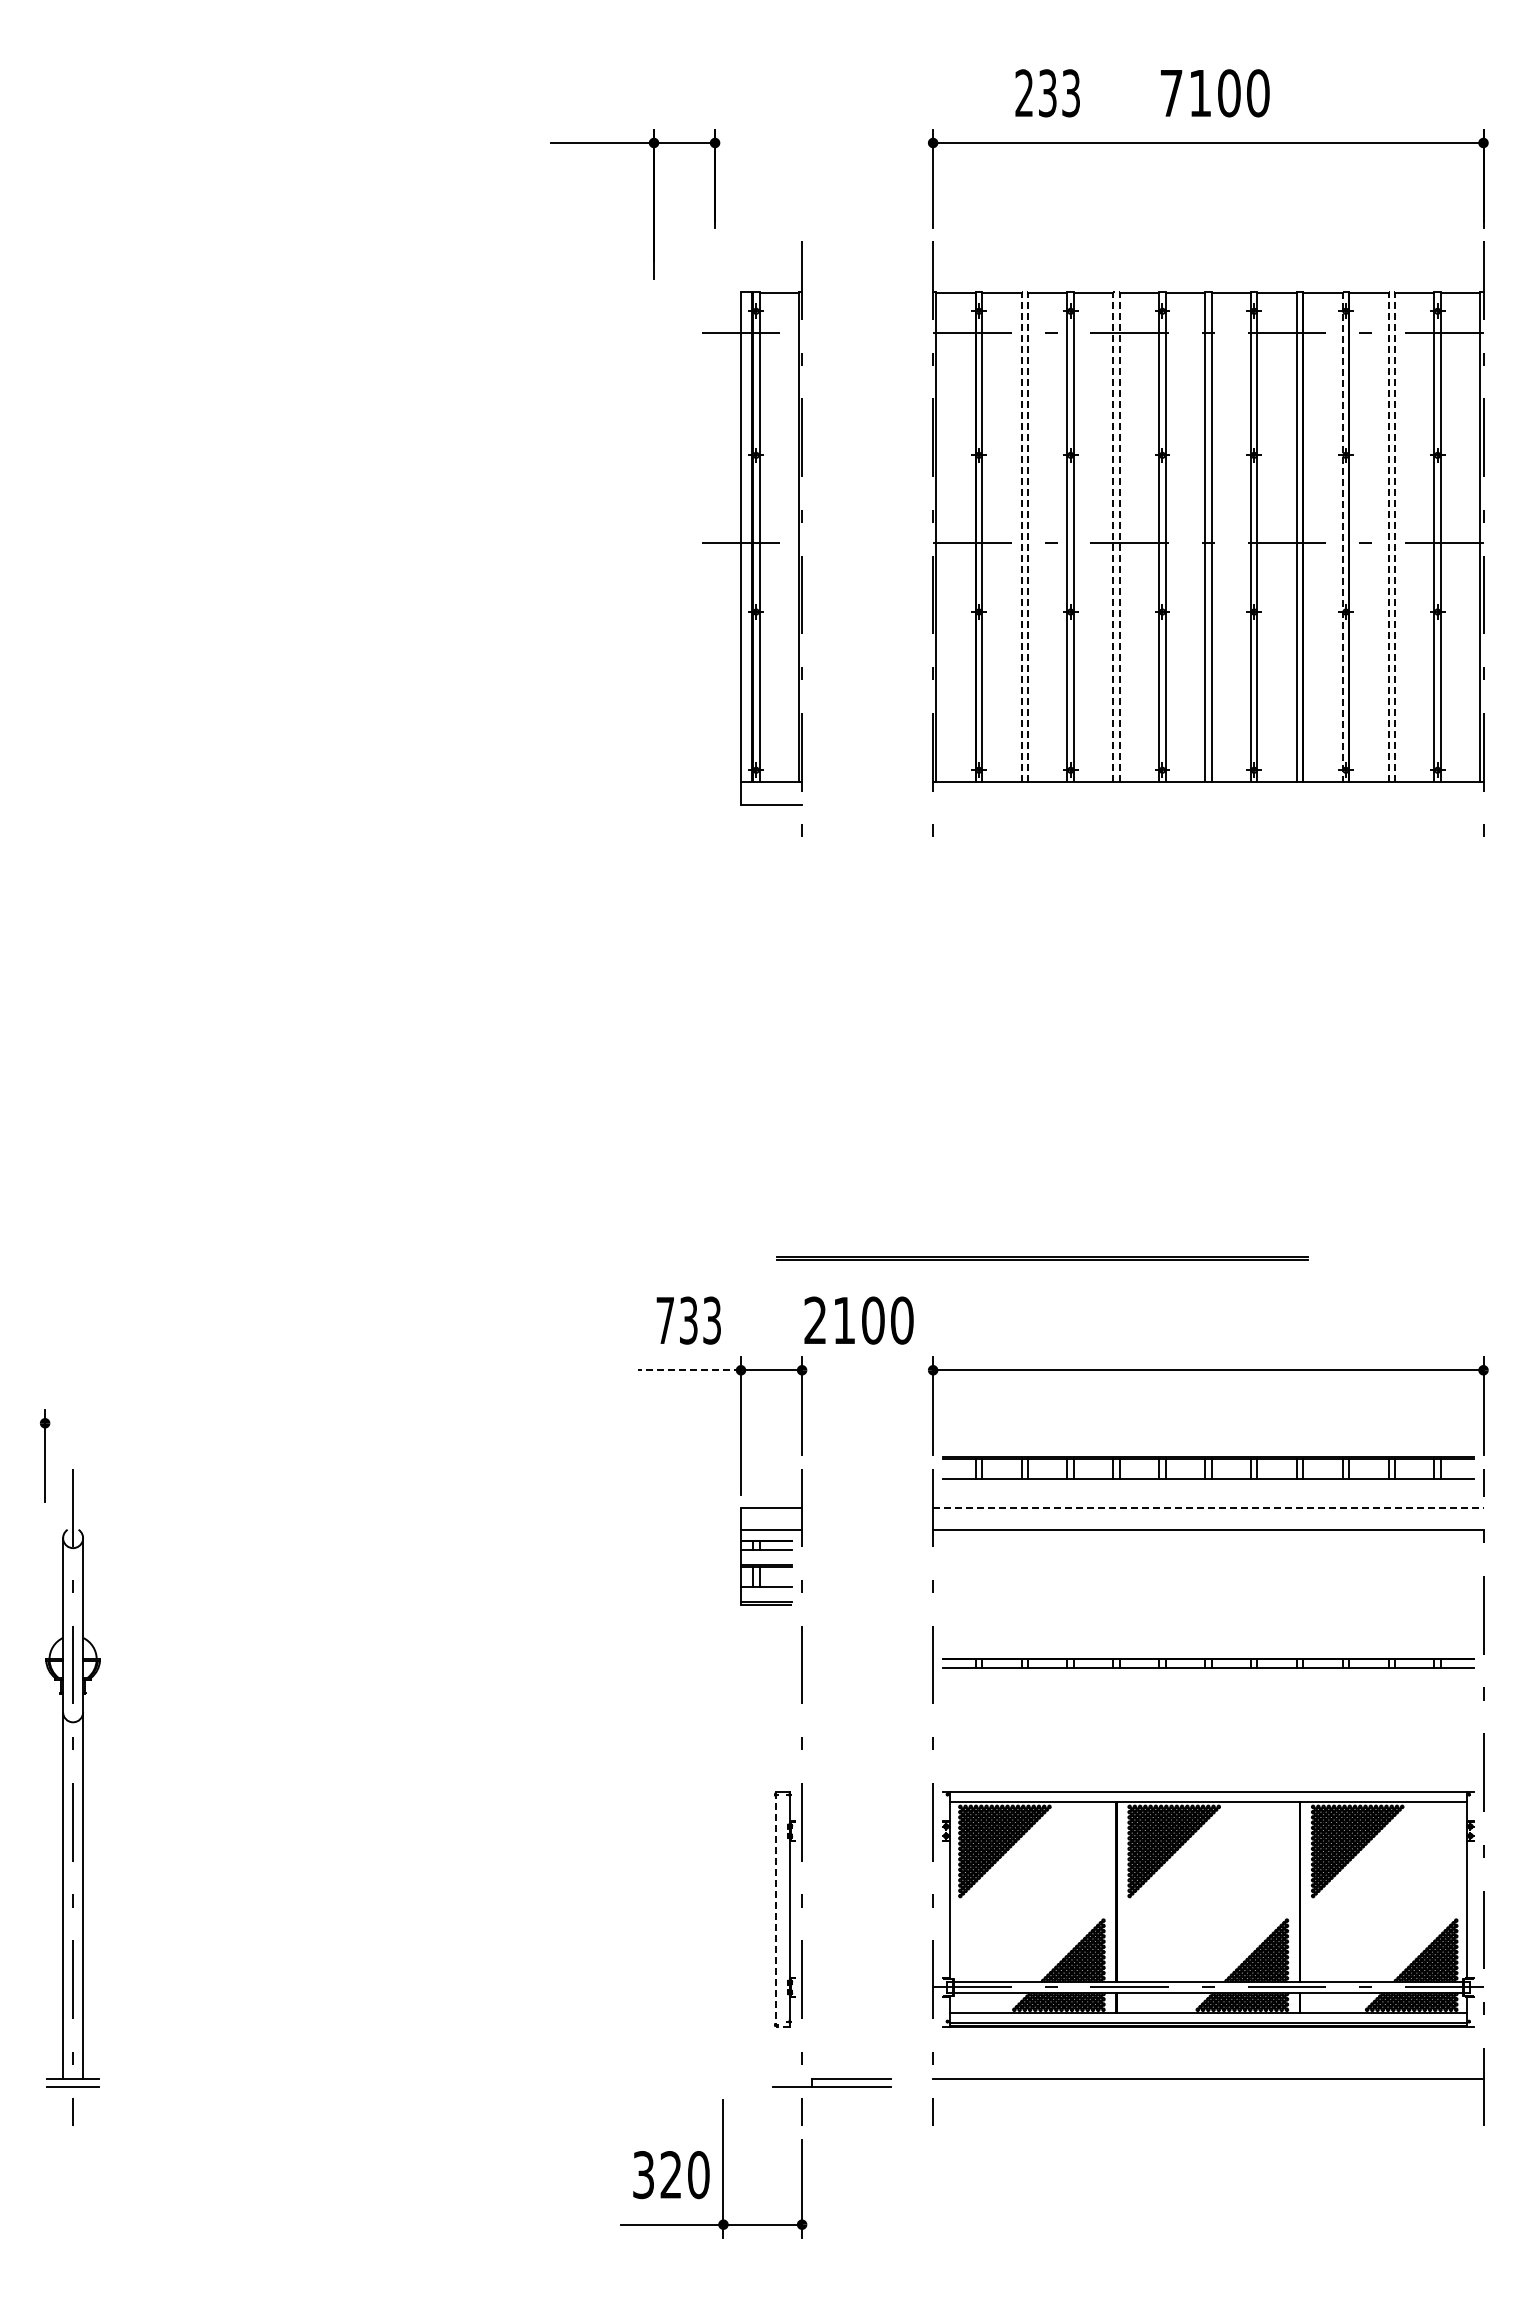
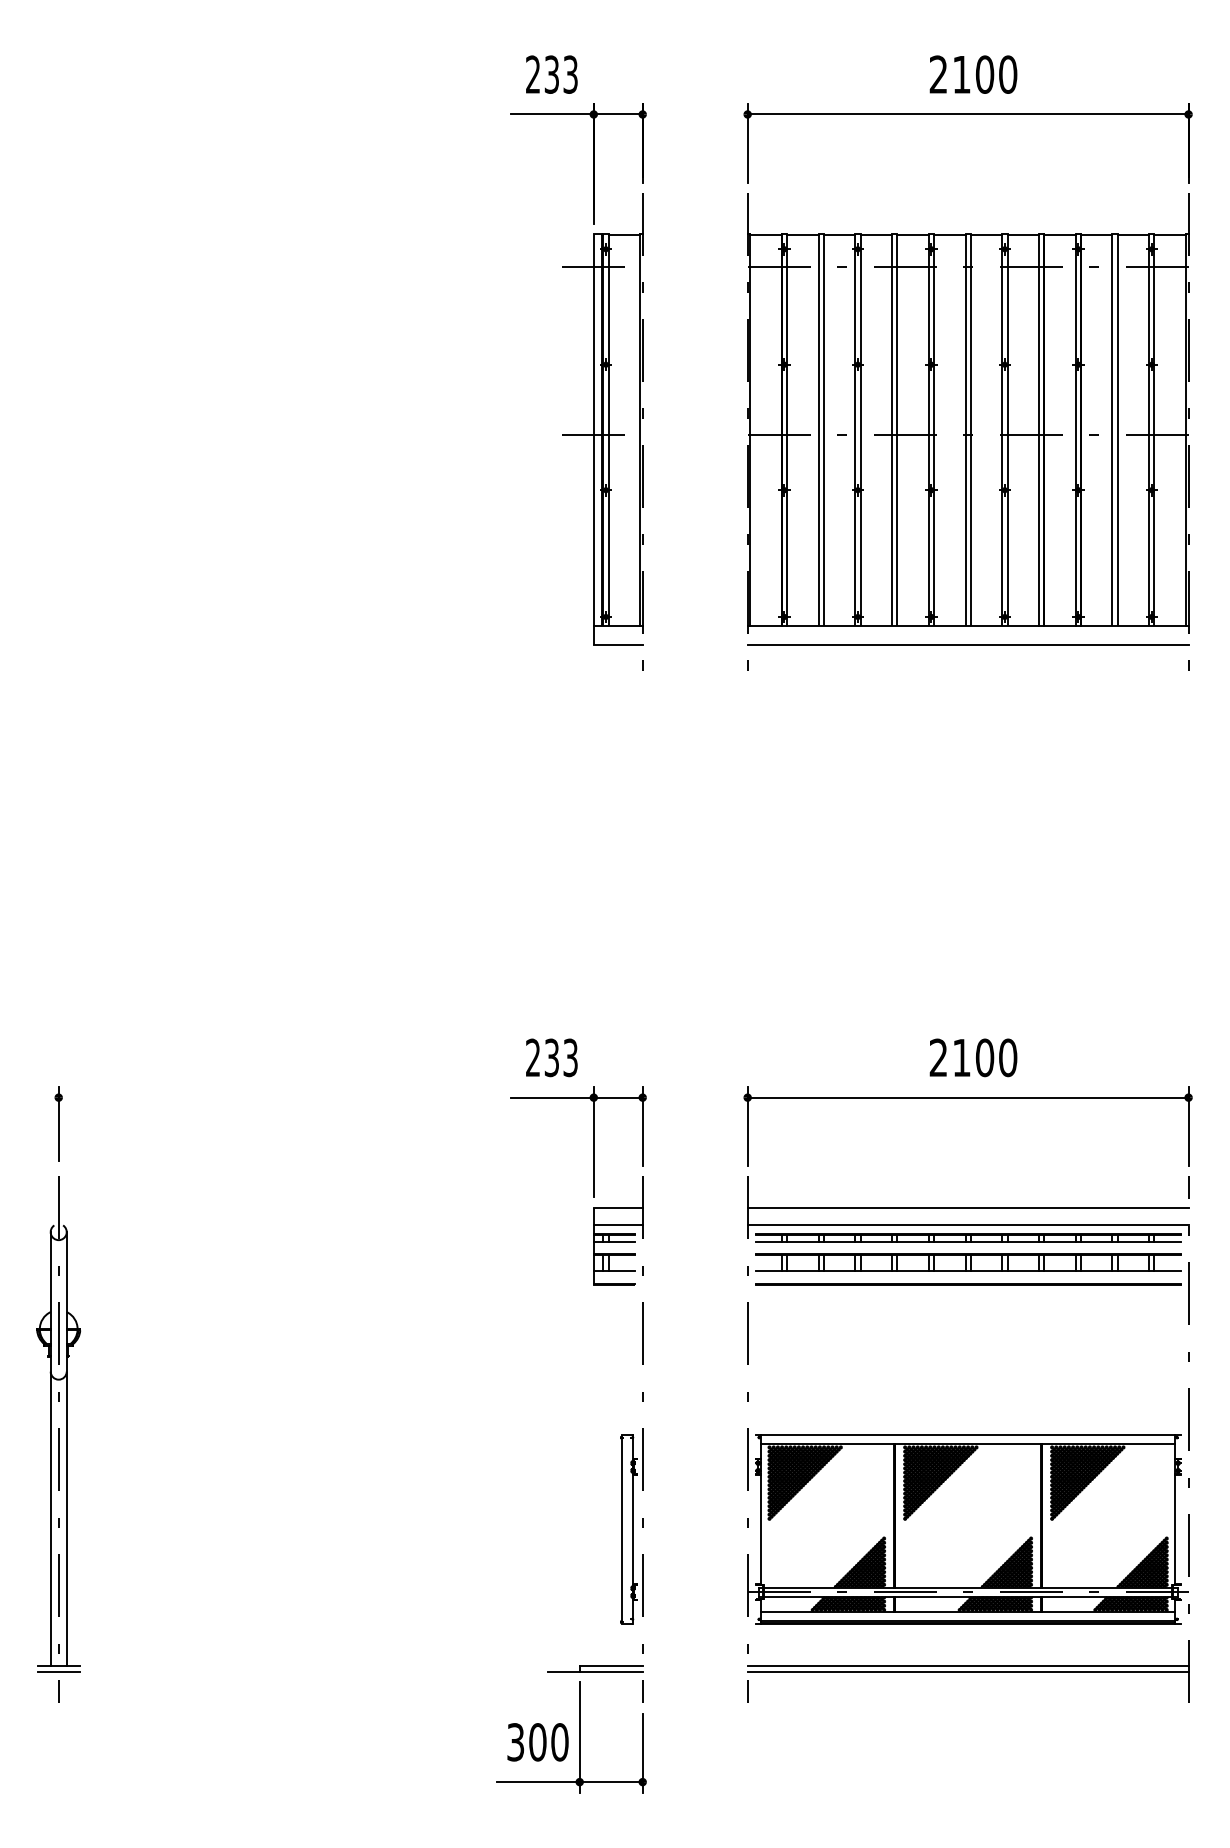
text: (1171, 92) -> (938, 74), 7100 -> 2100
text: (1047, 93) -> (551, 74), moved
part: (653, 204) -> (593, 163), moved
line: (1024, 292) -> (820, 234), dashed -> solid
line: (1116, 292) -> (894, 234), dashed -> solid
line: (1391, 292) -> (1114, 234), dashed -> solid
line: (1342, 537) -> (1075, 430), dashed -> solid
line: (1208, 804) -> (968, 644), added
line: (1042, 1257) -> (968, 1283), moved
text: (664, 1319) -> (532, 1056), 733 -> 233
text: (858, 1320) -> (973, 1057), moved
line: (689, 1370) -> (552, 1097), dashed -> solid
part: (45, 1455) -> (59, 1123), moved
part: (1208, 1467) -> (968, 1262), moved
line: (1208, 1507) -> (968, 1207), dashed -> solid
part: (1208, 1663) -> (968, 1238), moved
line: (775, 1916) -> (621, 1535), dashed -> solid
part: (831, 2082) -> (594, 1668), moved
line: (1208, 2087) -> (968, 1672), added
text: (671, 2175) -> (538, 1742), 320 -> 300

